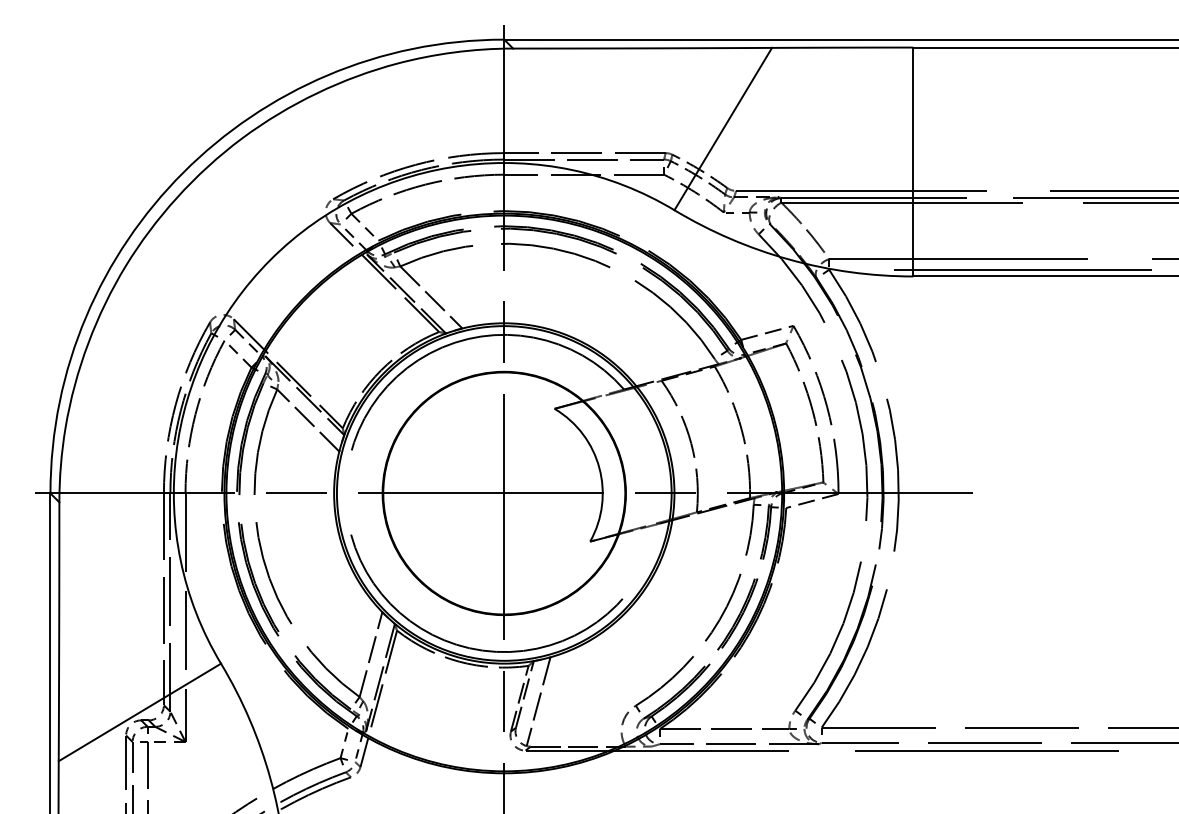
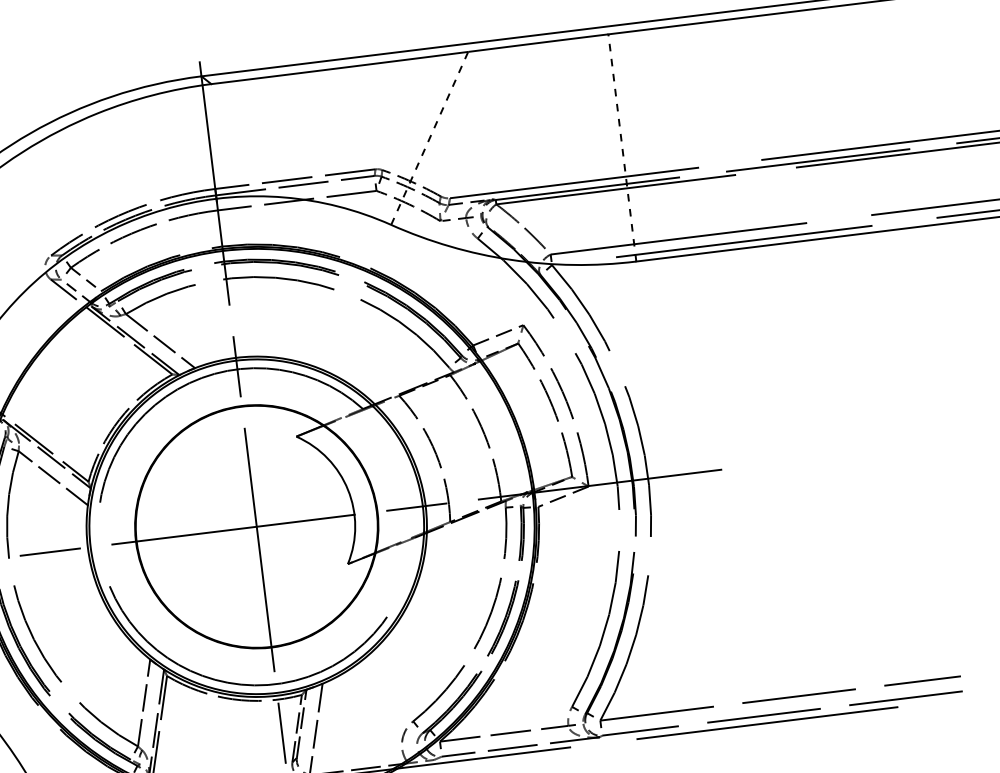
line: (723, 129) -> (429, 138), solid -> dashed
line: (913, 161) -> (622, 147), solid -> dashed

